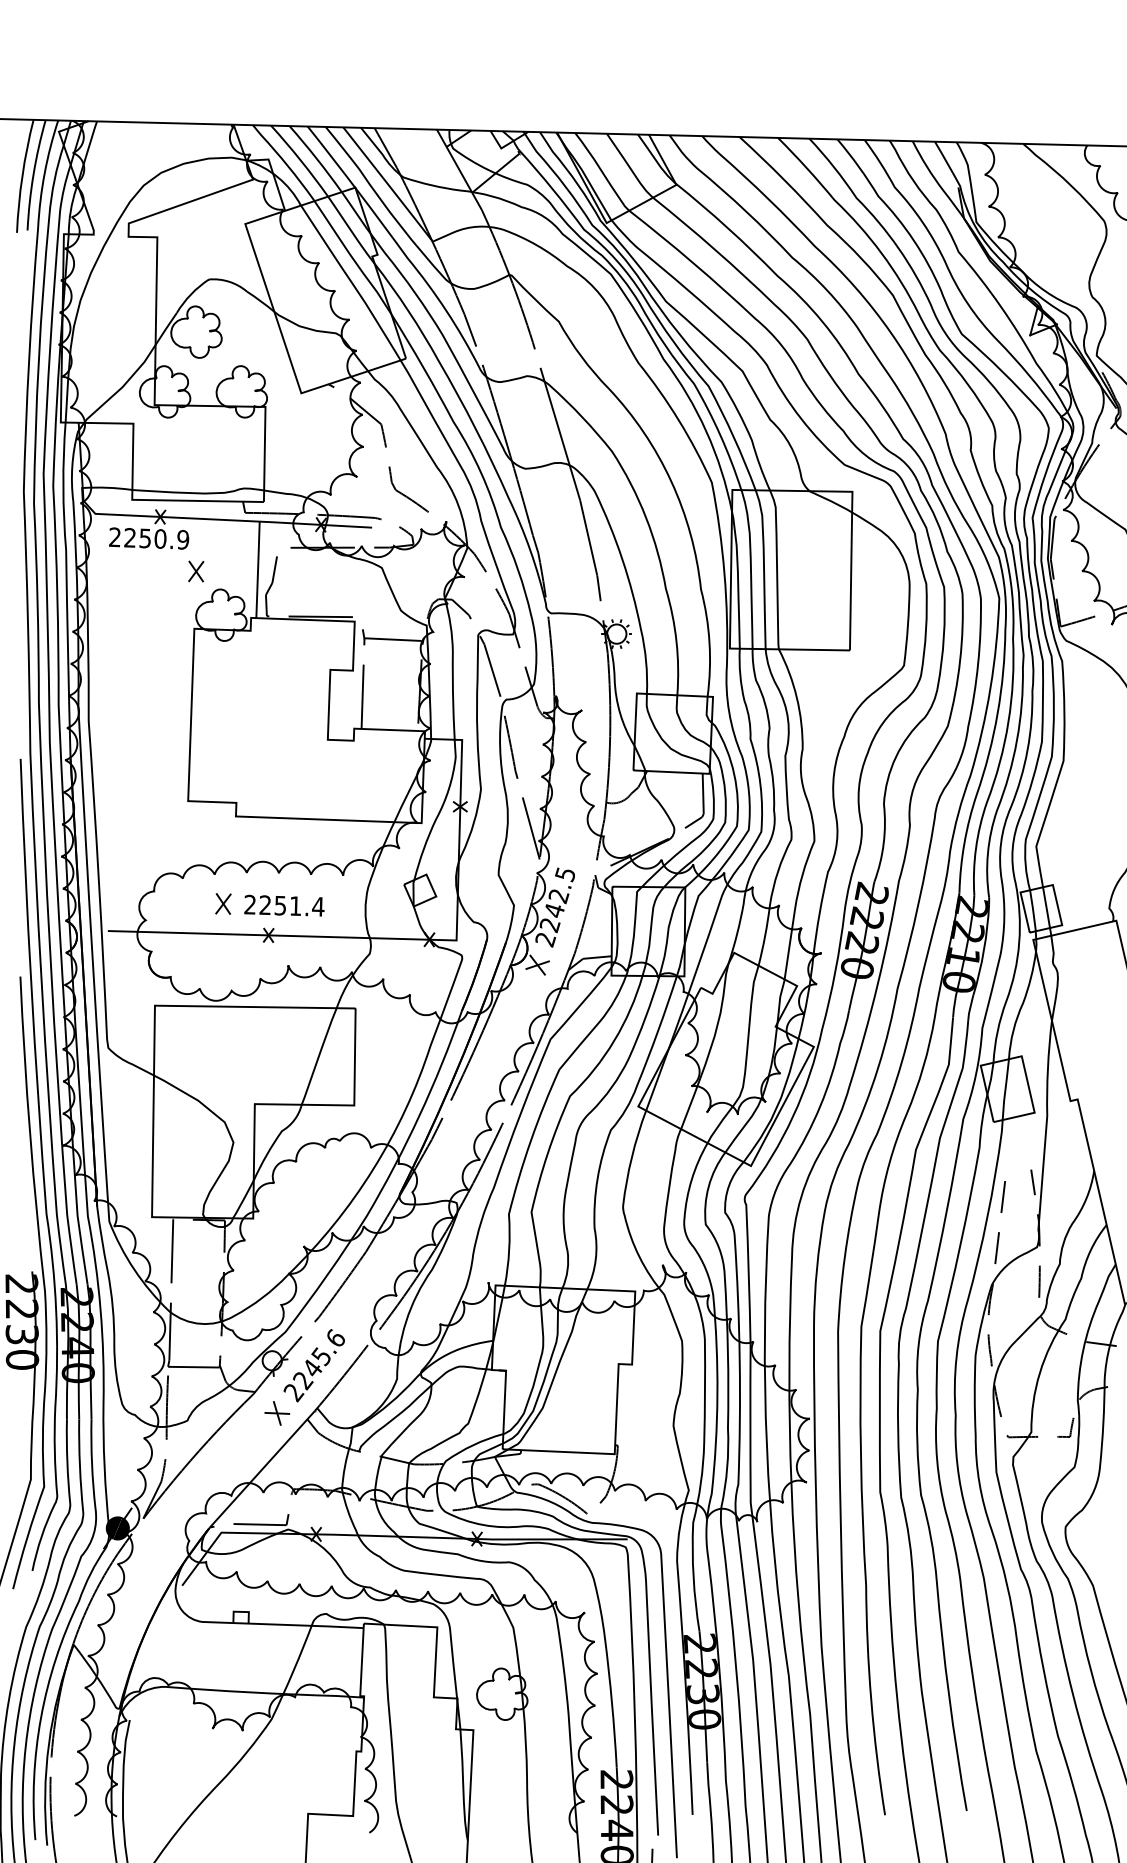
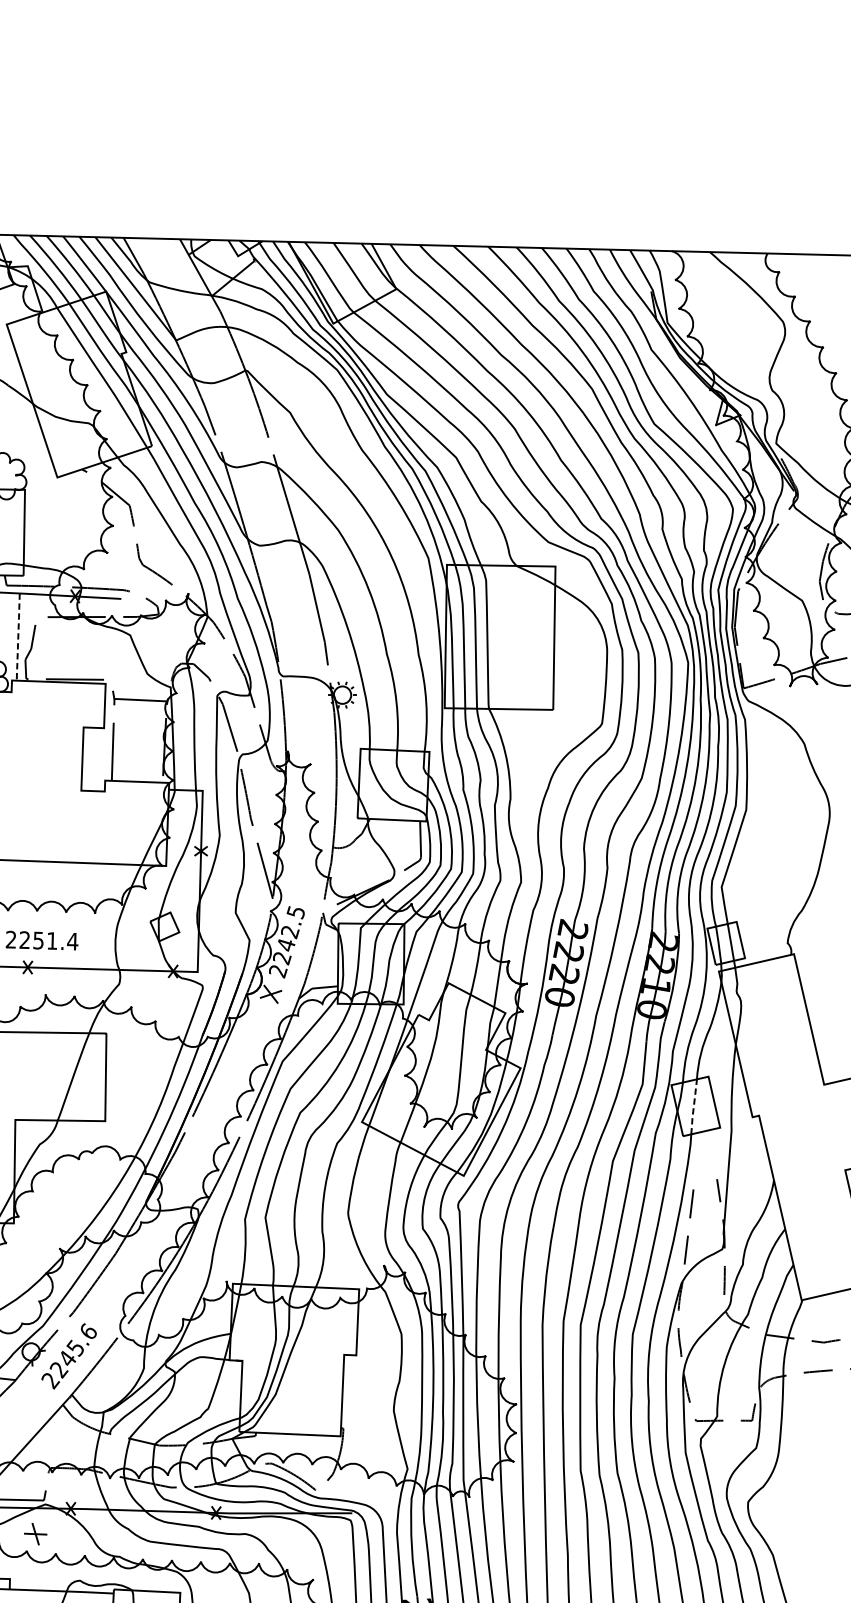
line: (258, 569) -> (18, 636), solid -> dashed
line: (1005, 1089) -> (693, 1106), solid -> dashed
part: (277, 1413) -> (35, 1534), moved

